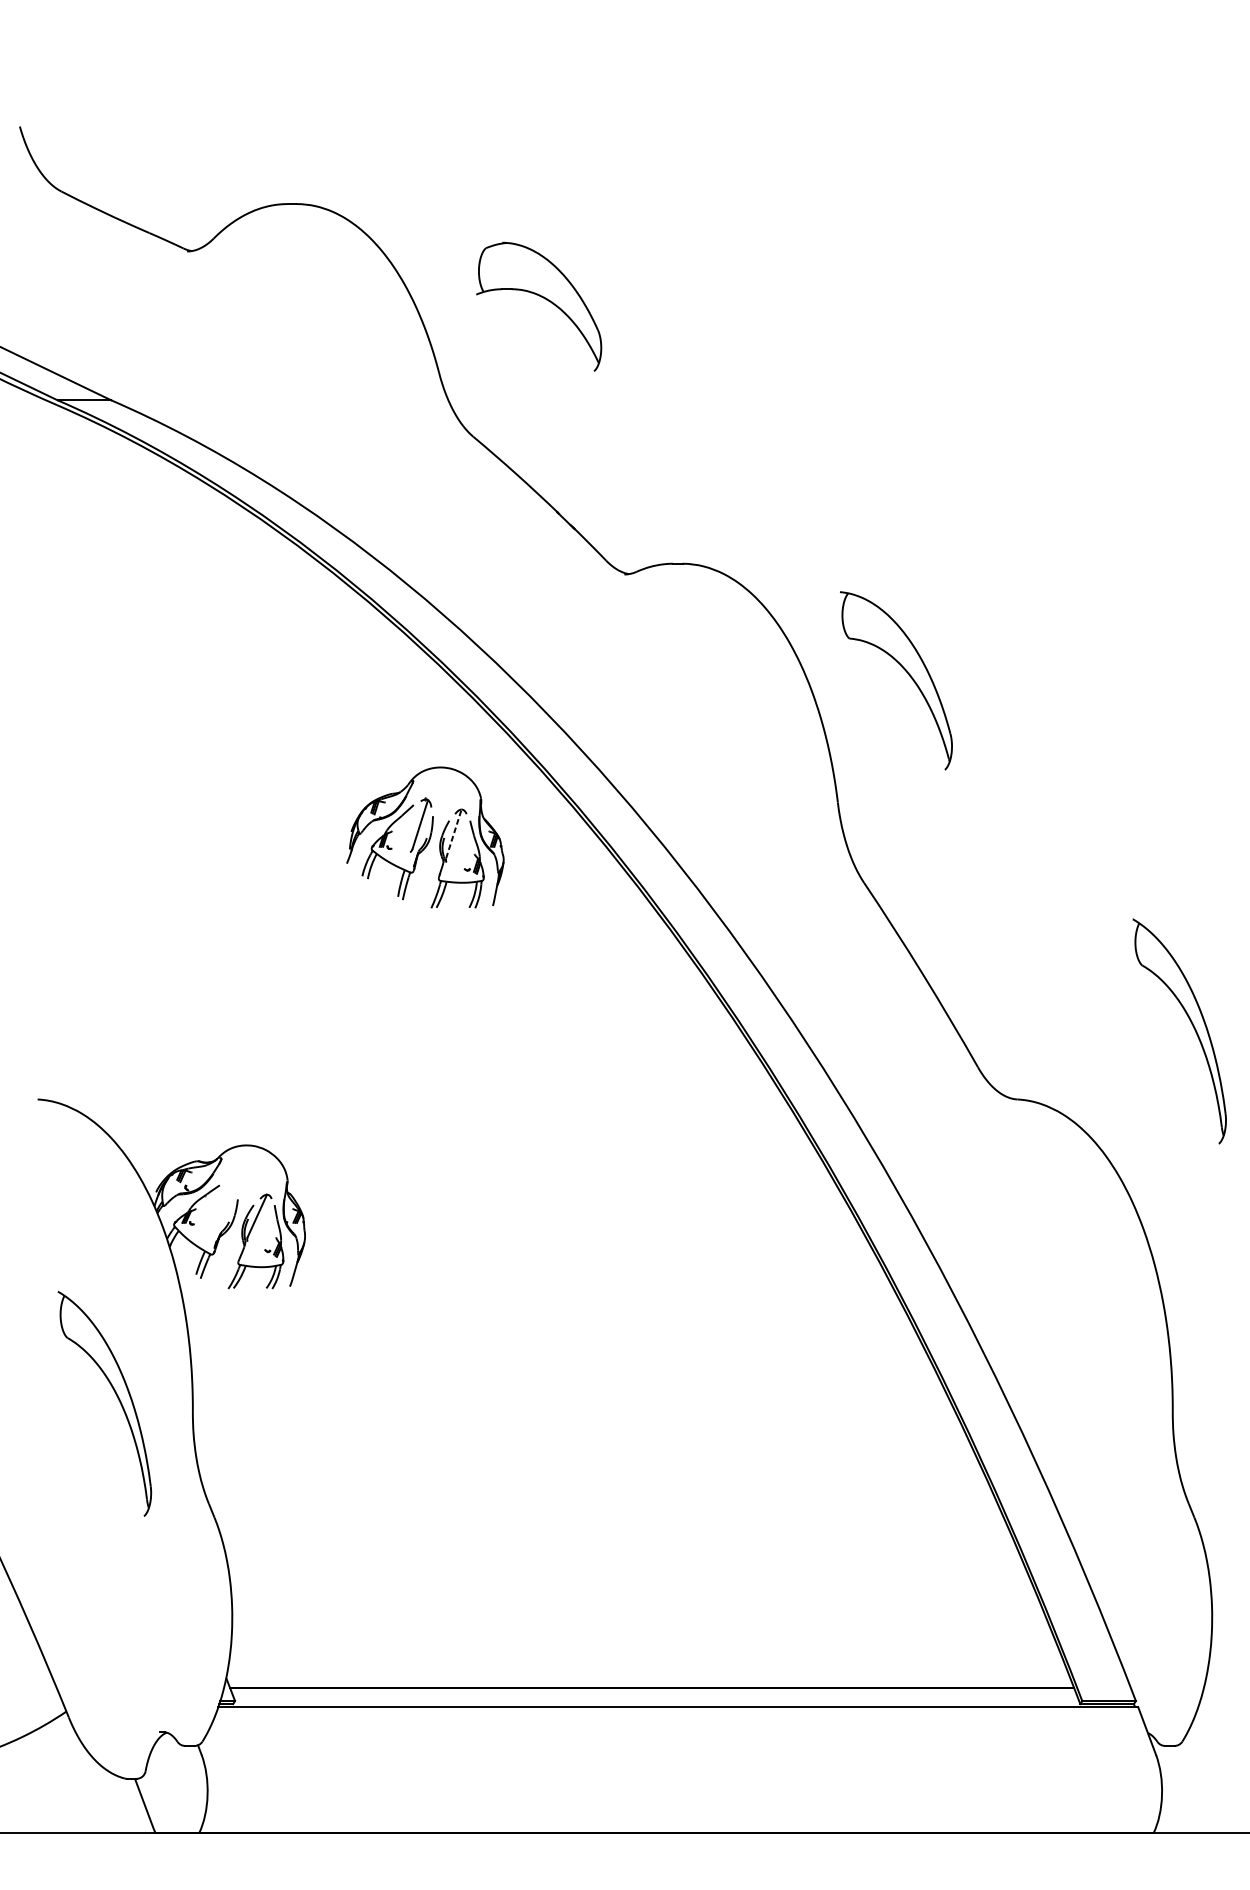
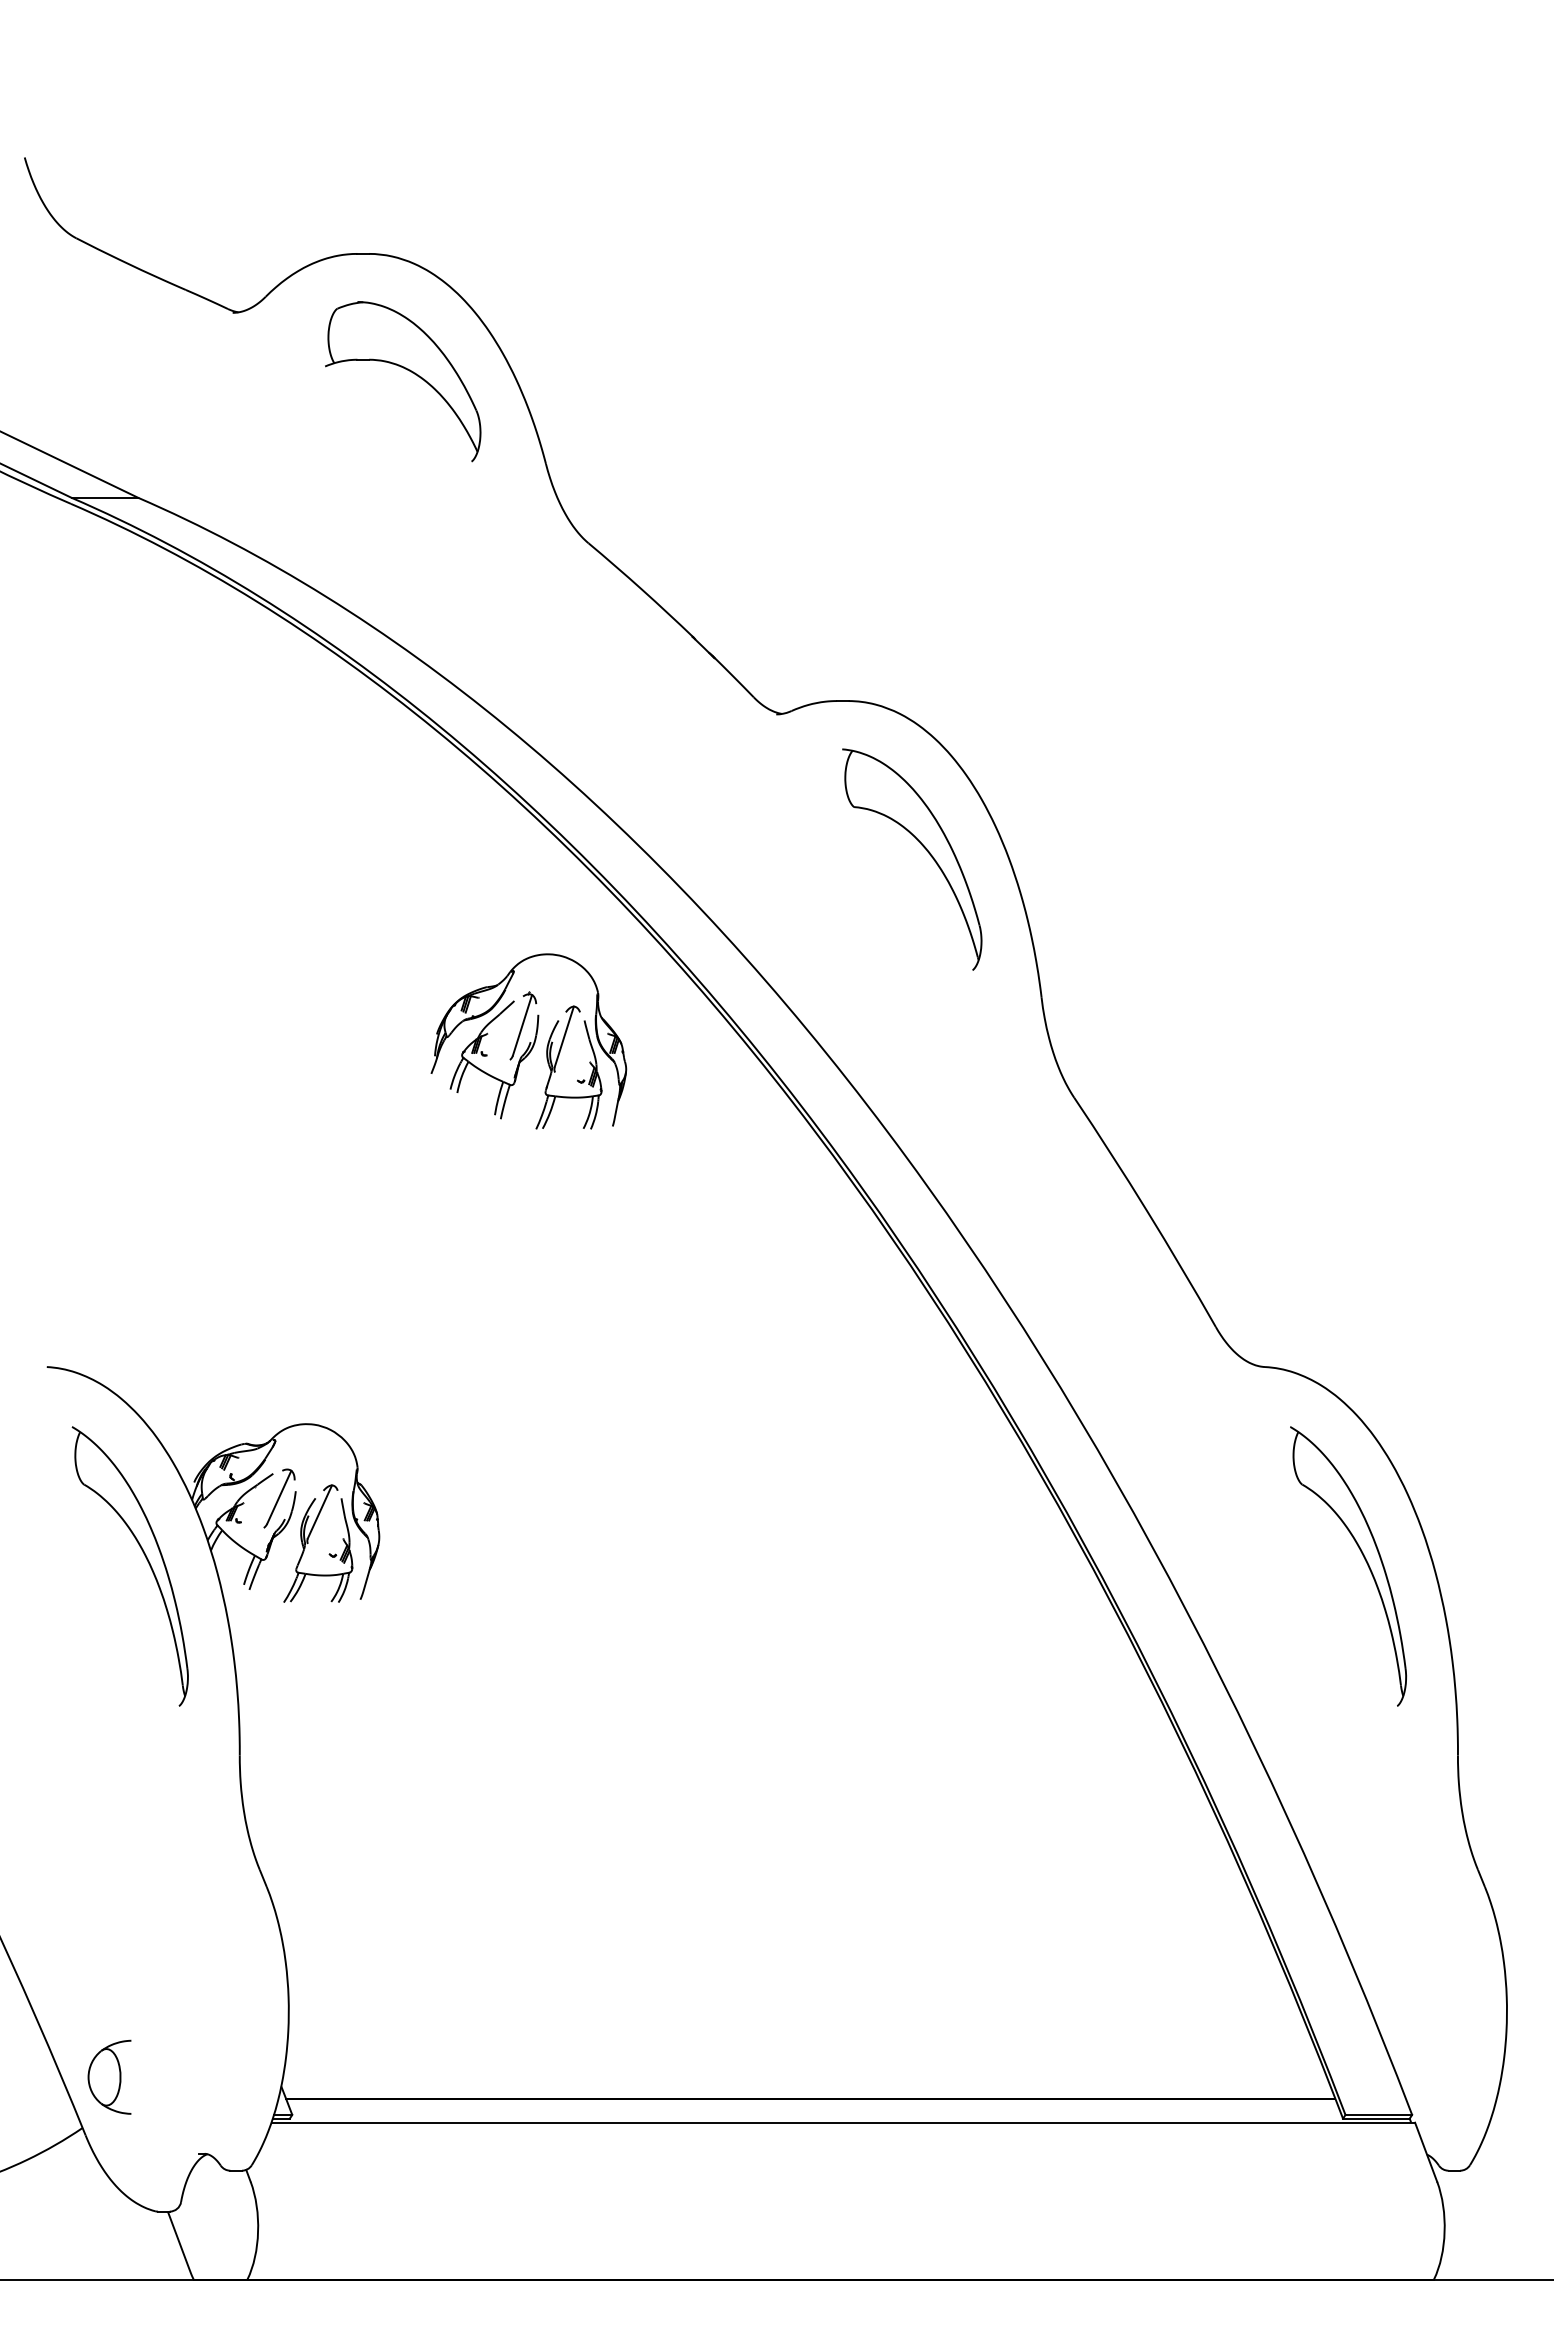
part: (544, 298) -> (409, 371), moved
part: (905, 671) -> (923, 847), moved
line: (454, 833) -> (564, 1036), dashed -> solid
part: (1192, 1025) -> (1364, 1559), moved
part: (224, 1205) -> (279, 1498), added
part: (117, 1396) -> (145, 1557), moved
part: (88, 1670) -> (109, 2076), added

